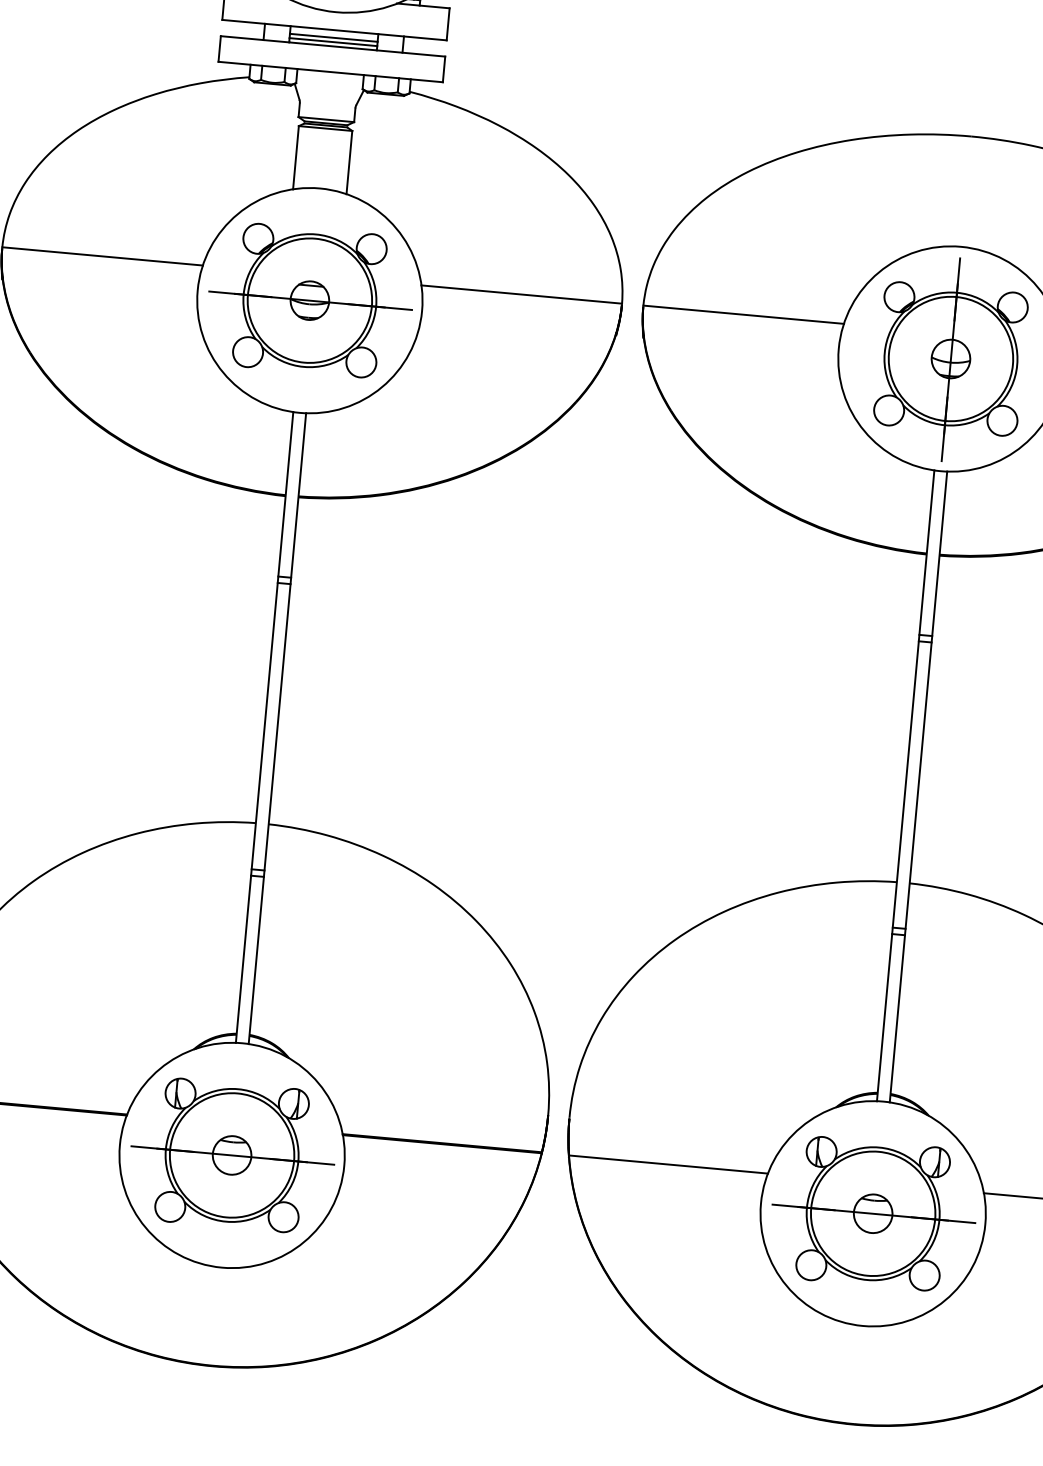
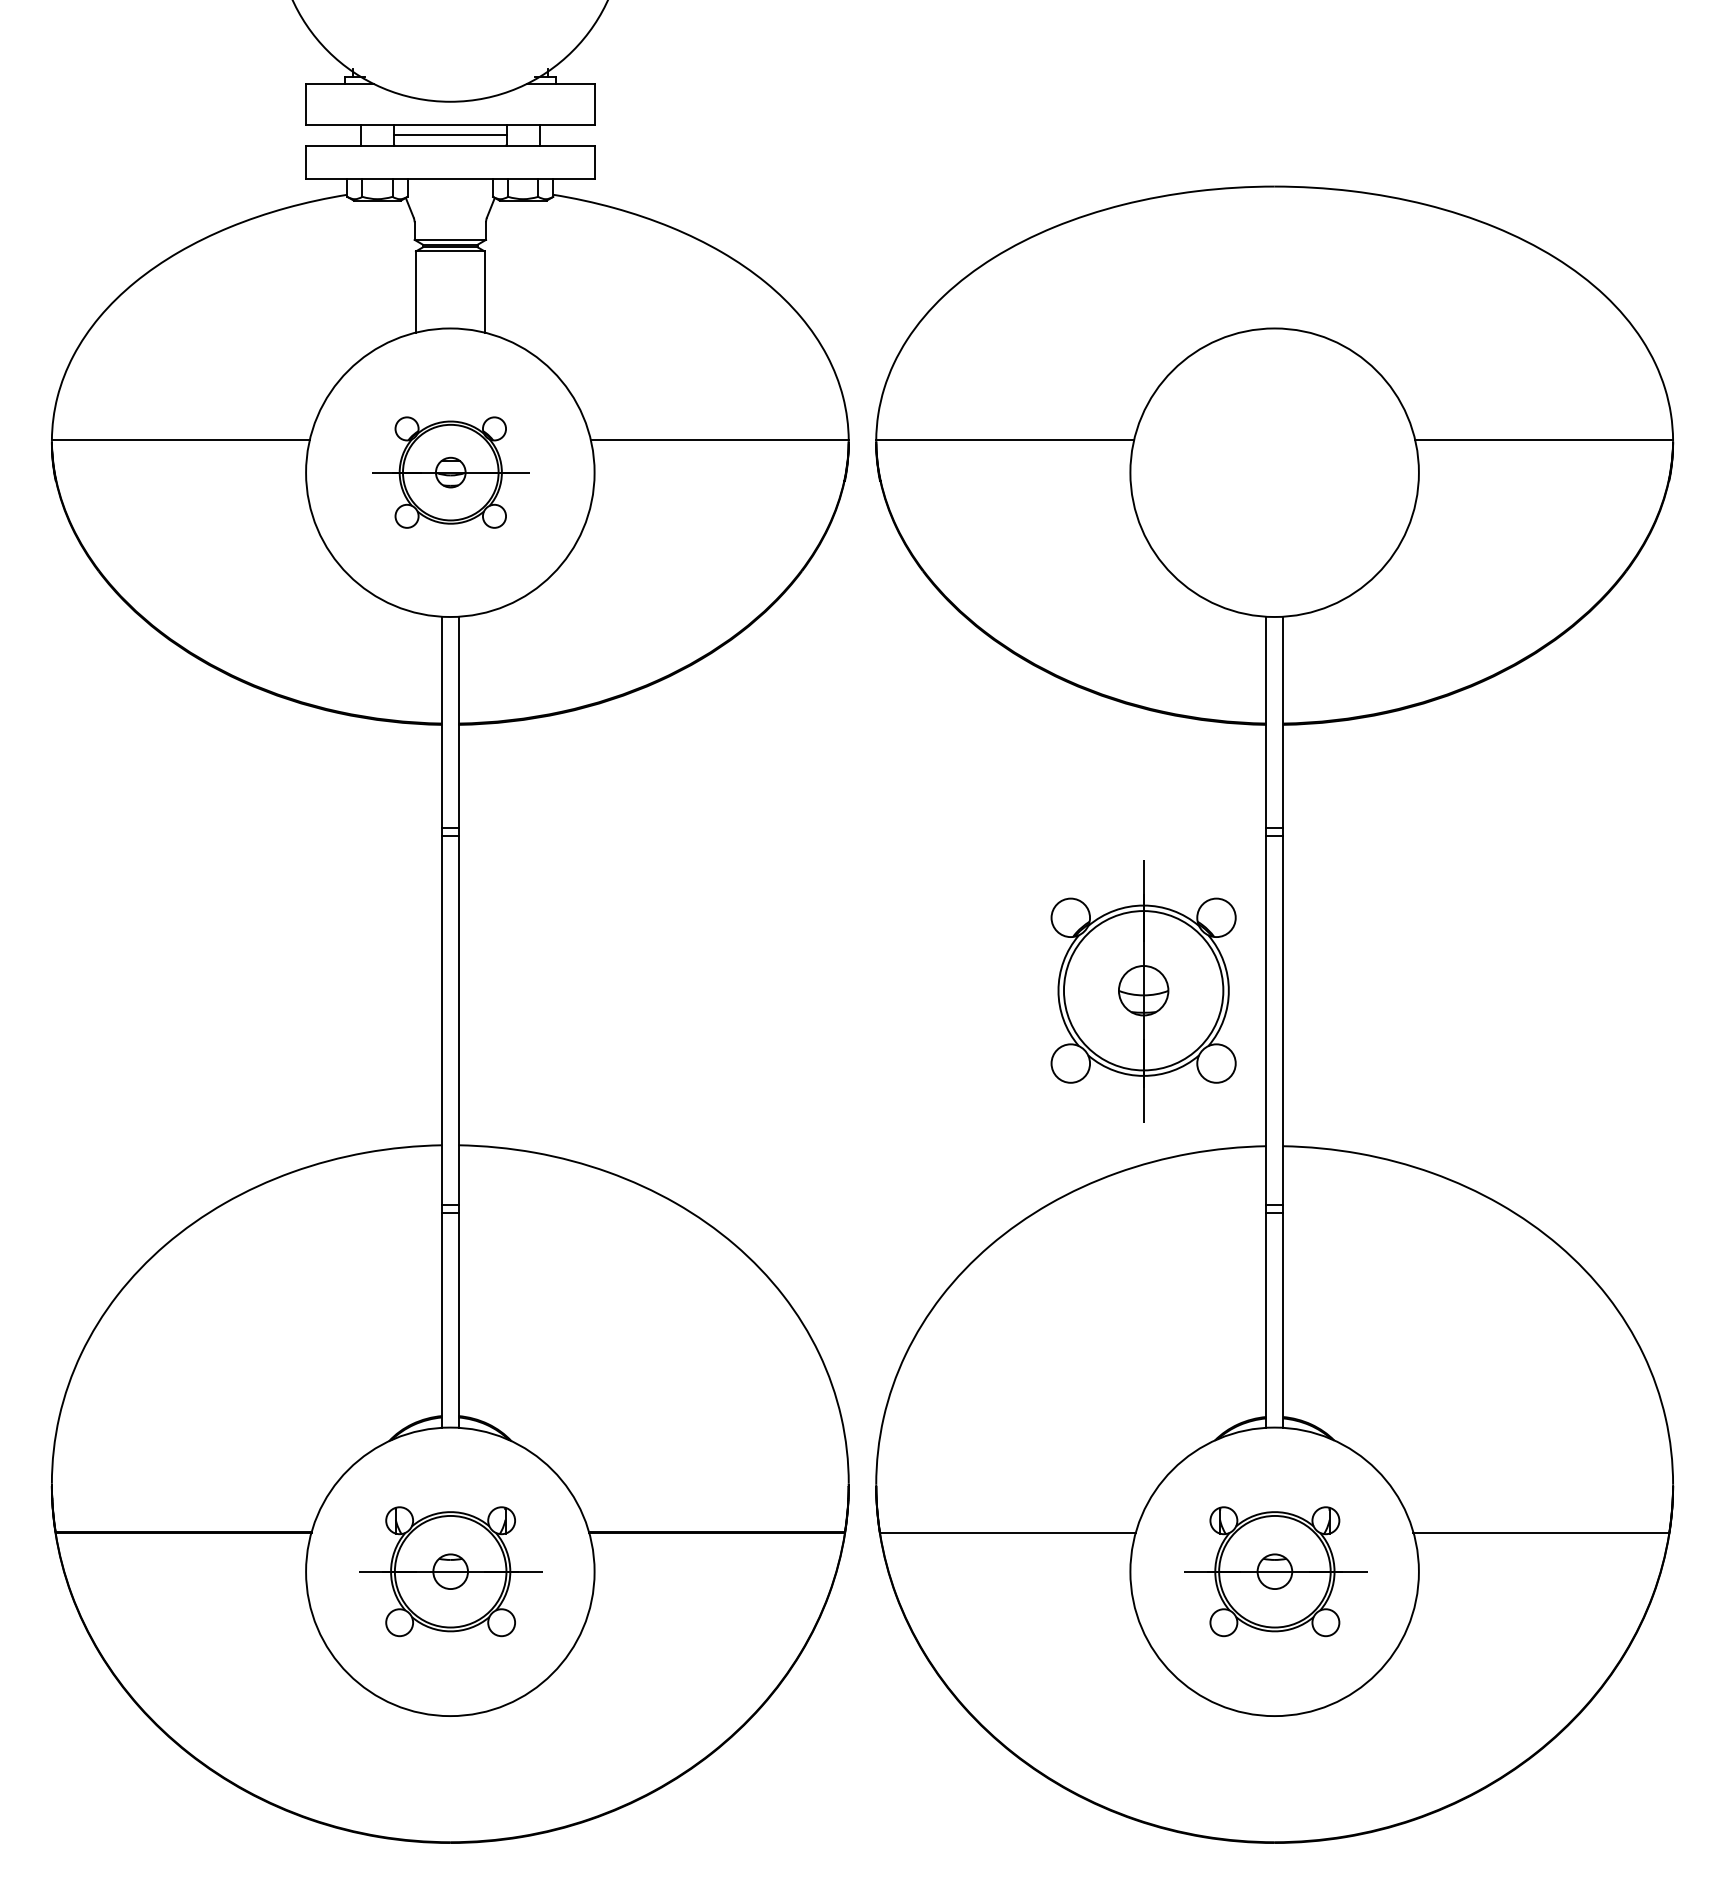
line: (332, 42) -> (449, 140), removed
part: (310, 300) -> (451, 472), size x0.6
part: (950, 359) -> (1143, 991), moved
part: (233, 1155) -> (451, 1571), size x0.7
part: (873, 1213) -> (1275, 1571), size x0.7

